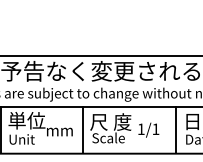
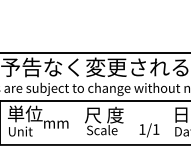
line: (83, 129) -> (78, 122), removed
text: (148, 129) -> (149, 129), moved
line: (175, 129) -> (165, 122), removed

